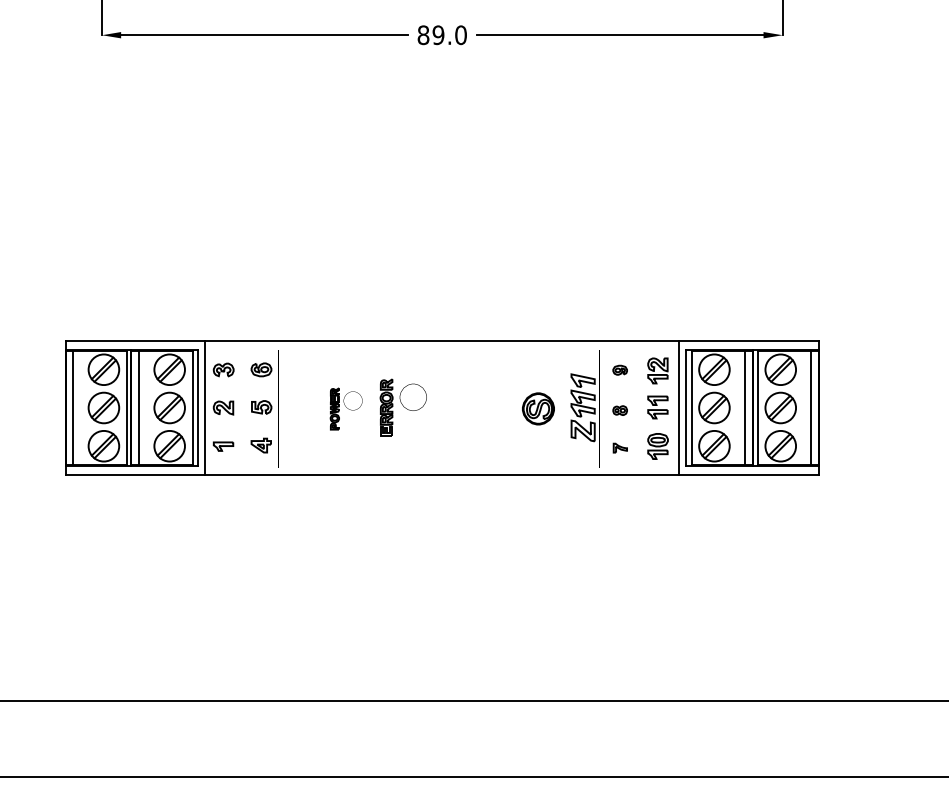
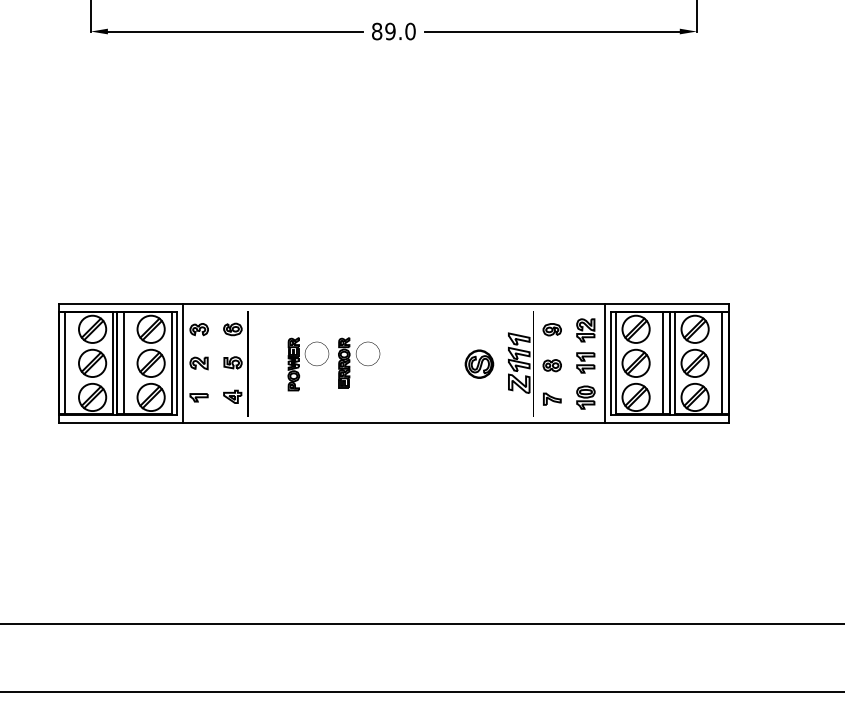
part: (619, 369) -> (551, 329), size x1.43
part: (346, 409) -> (308, 364), size x1.43
part: (619, 410) -> (551, 365), size x1.43
part: (620, 447) -> (552, 398), size x1.43

